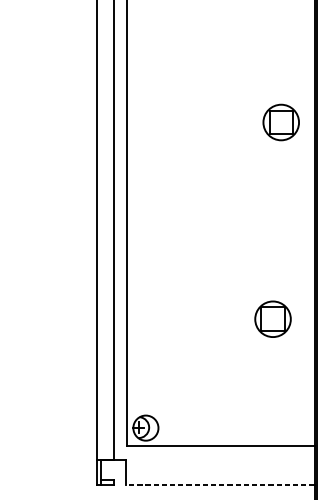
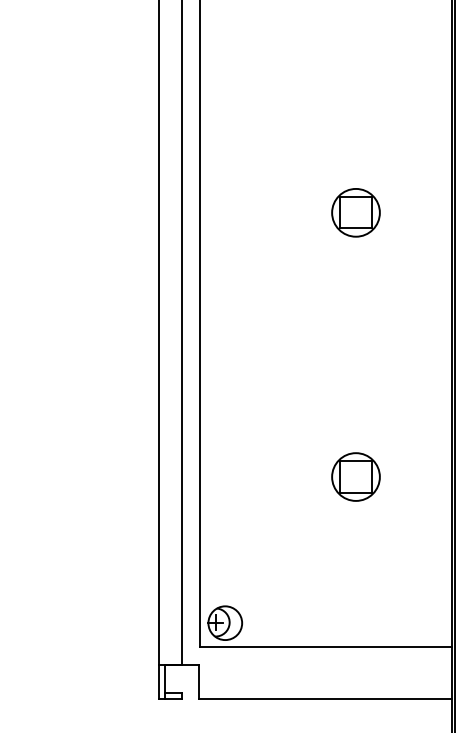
part: (280, 122) -> (355, 212), moved
part: (272, 318) -> (355, 476), moved
line: (219, 484) -> (324, 699), dashed -> solid

